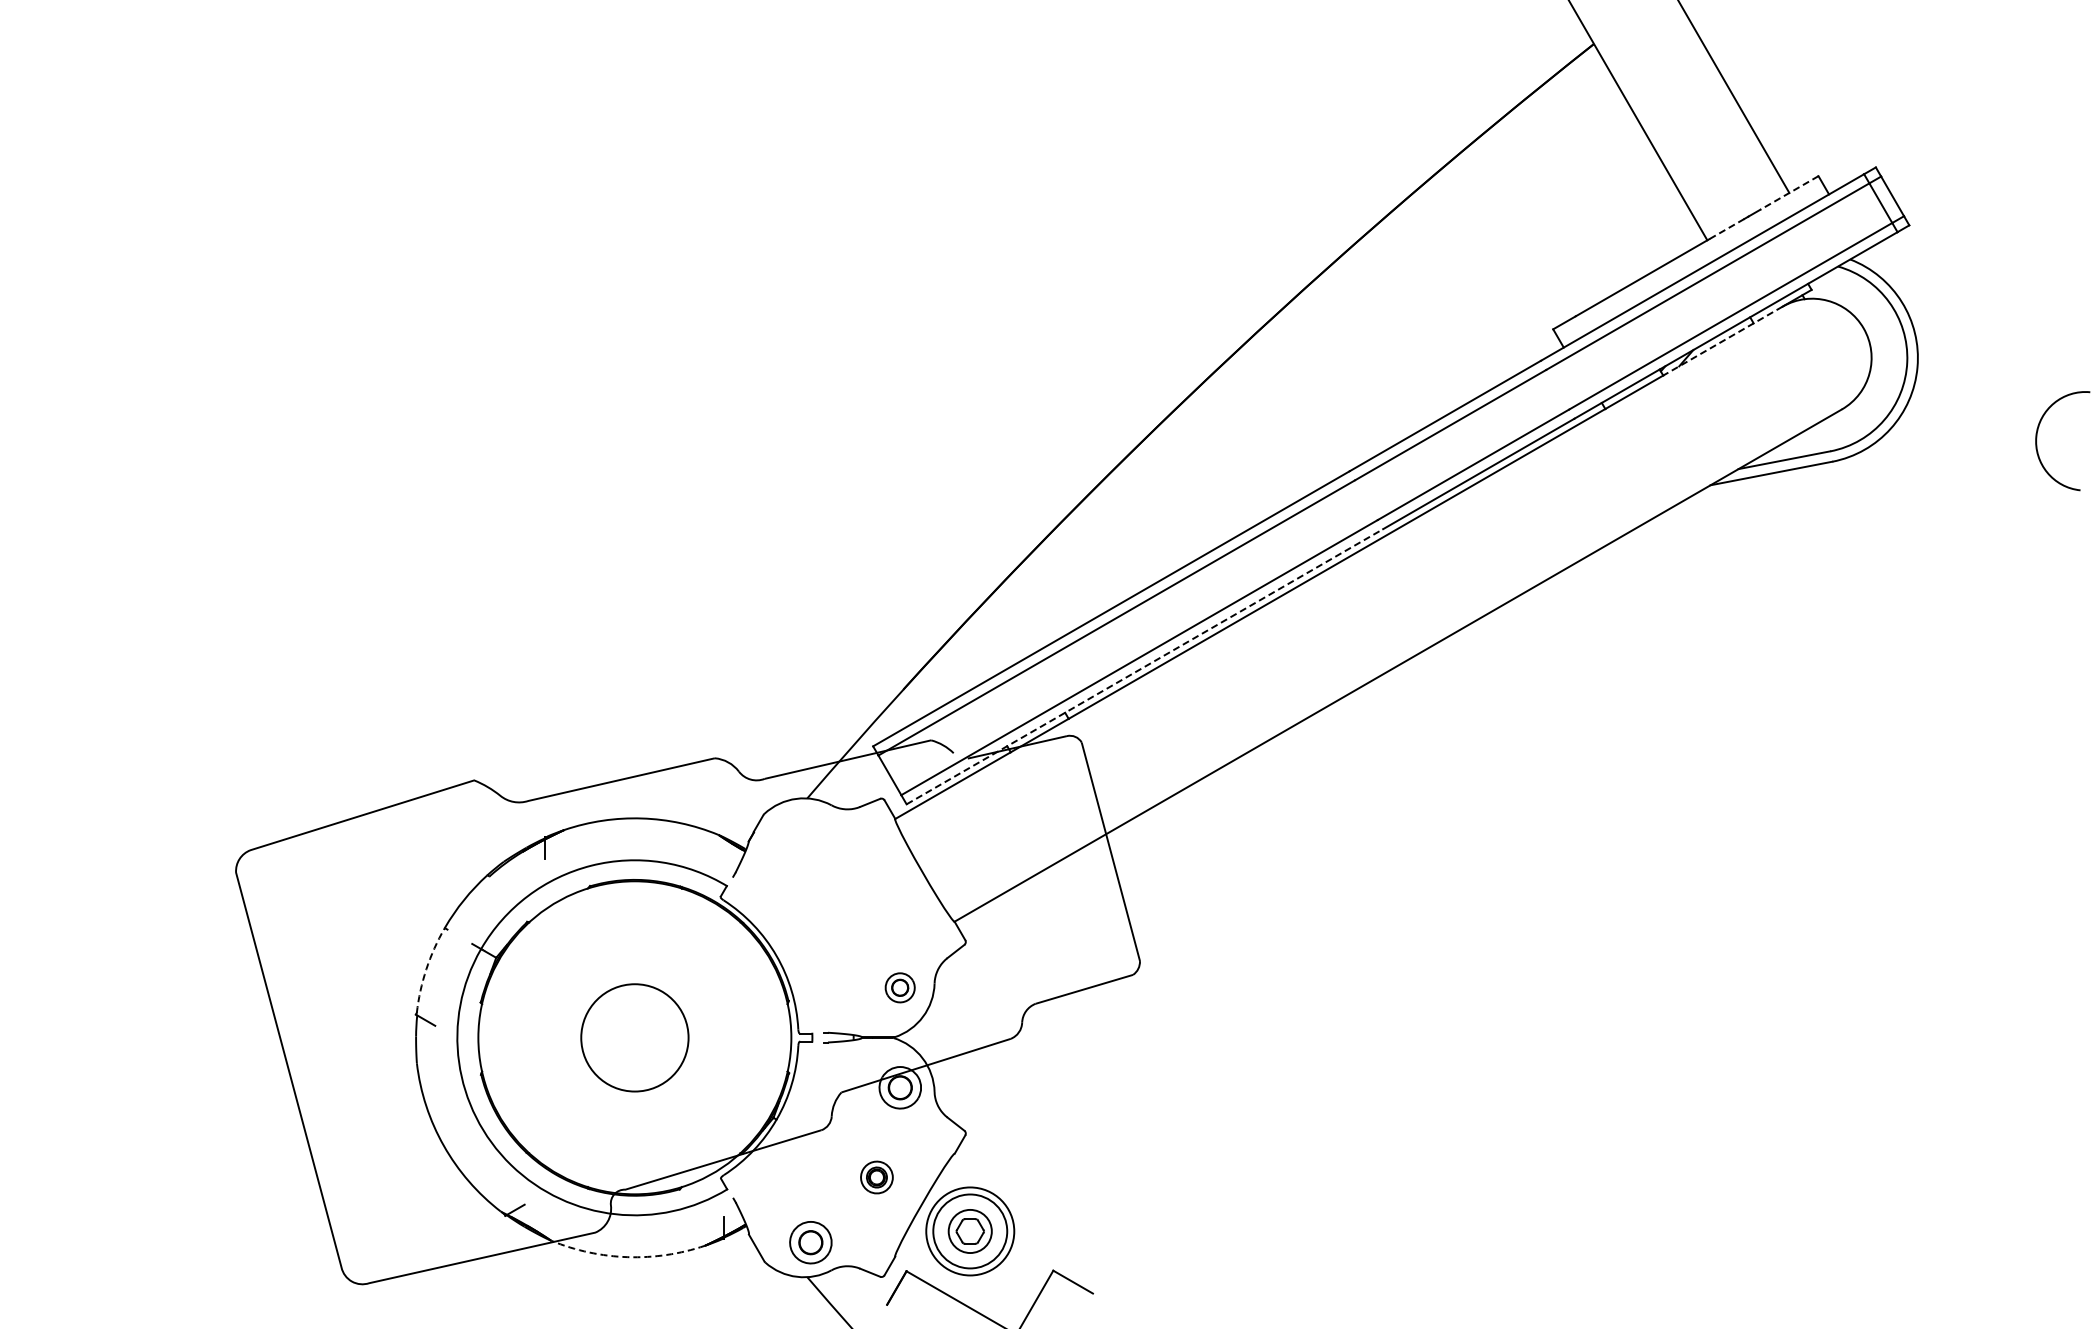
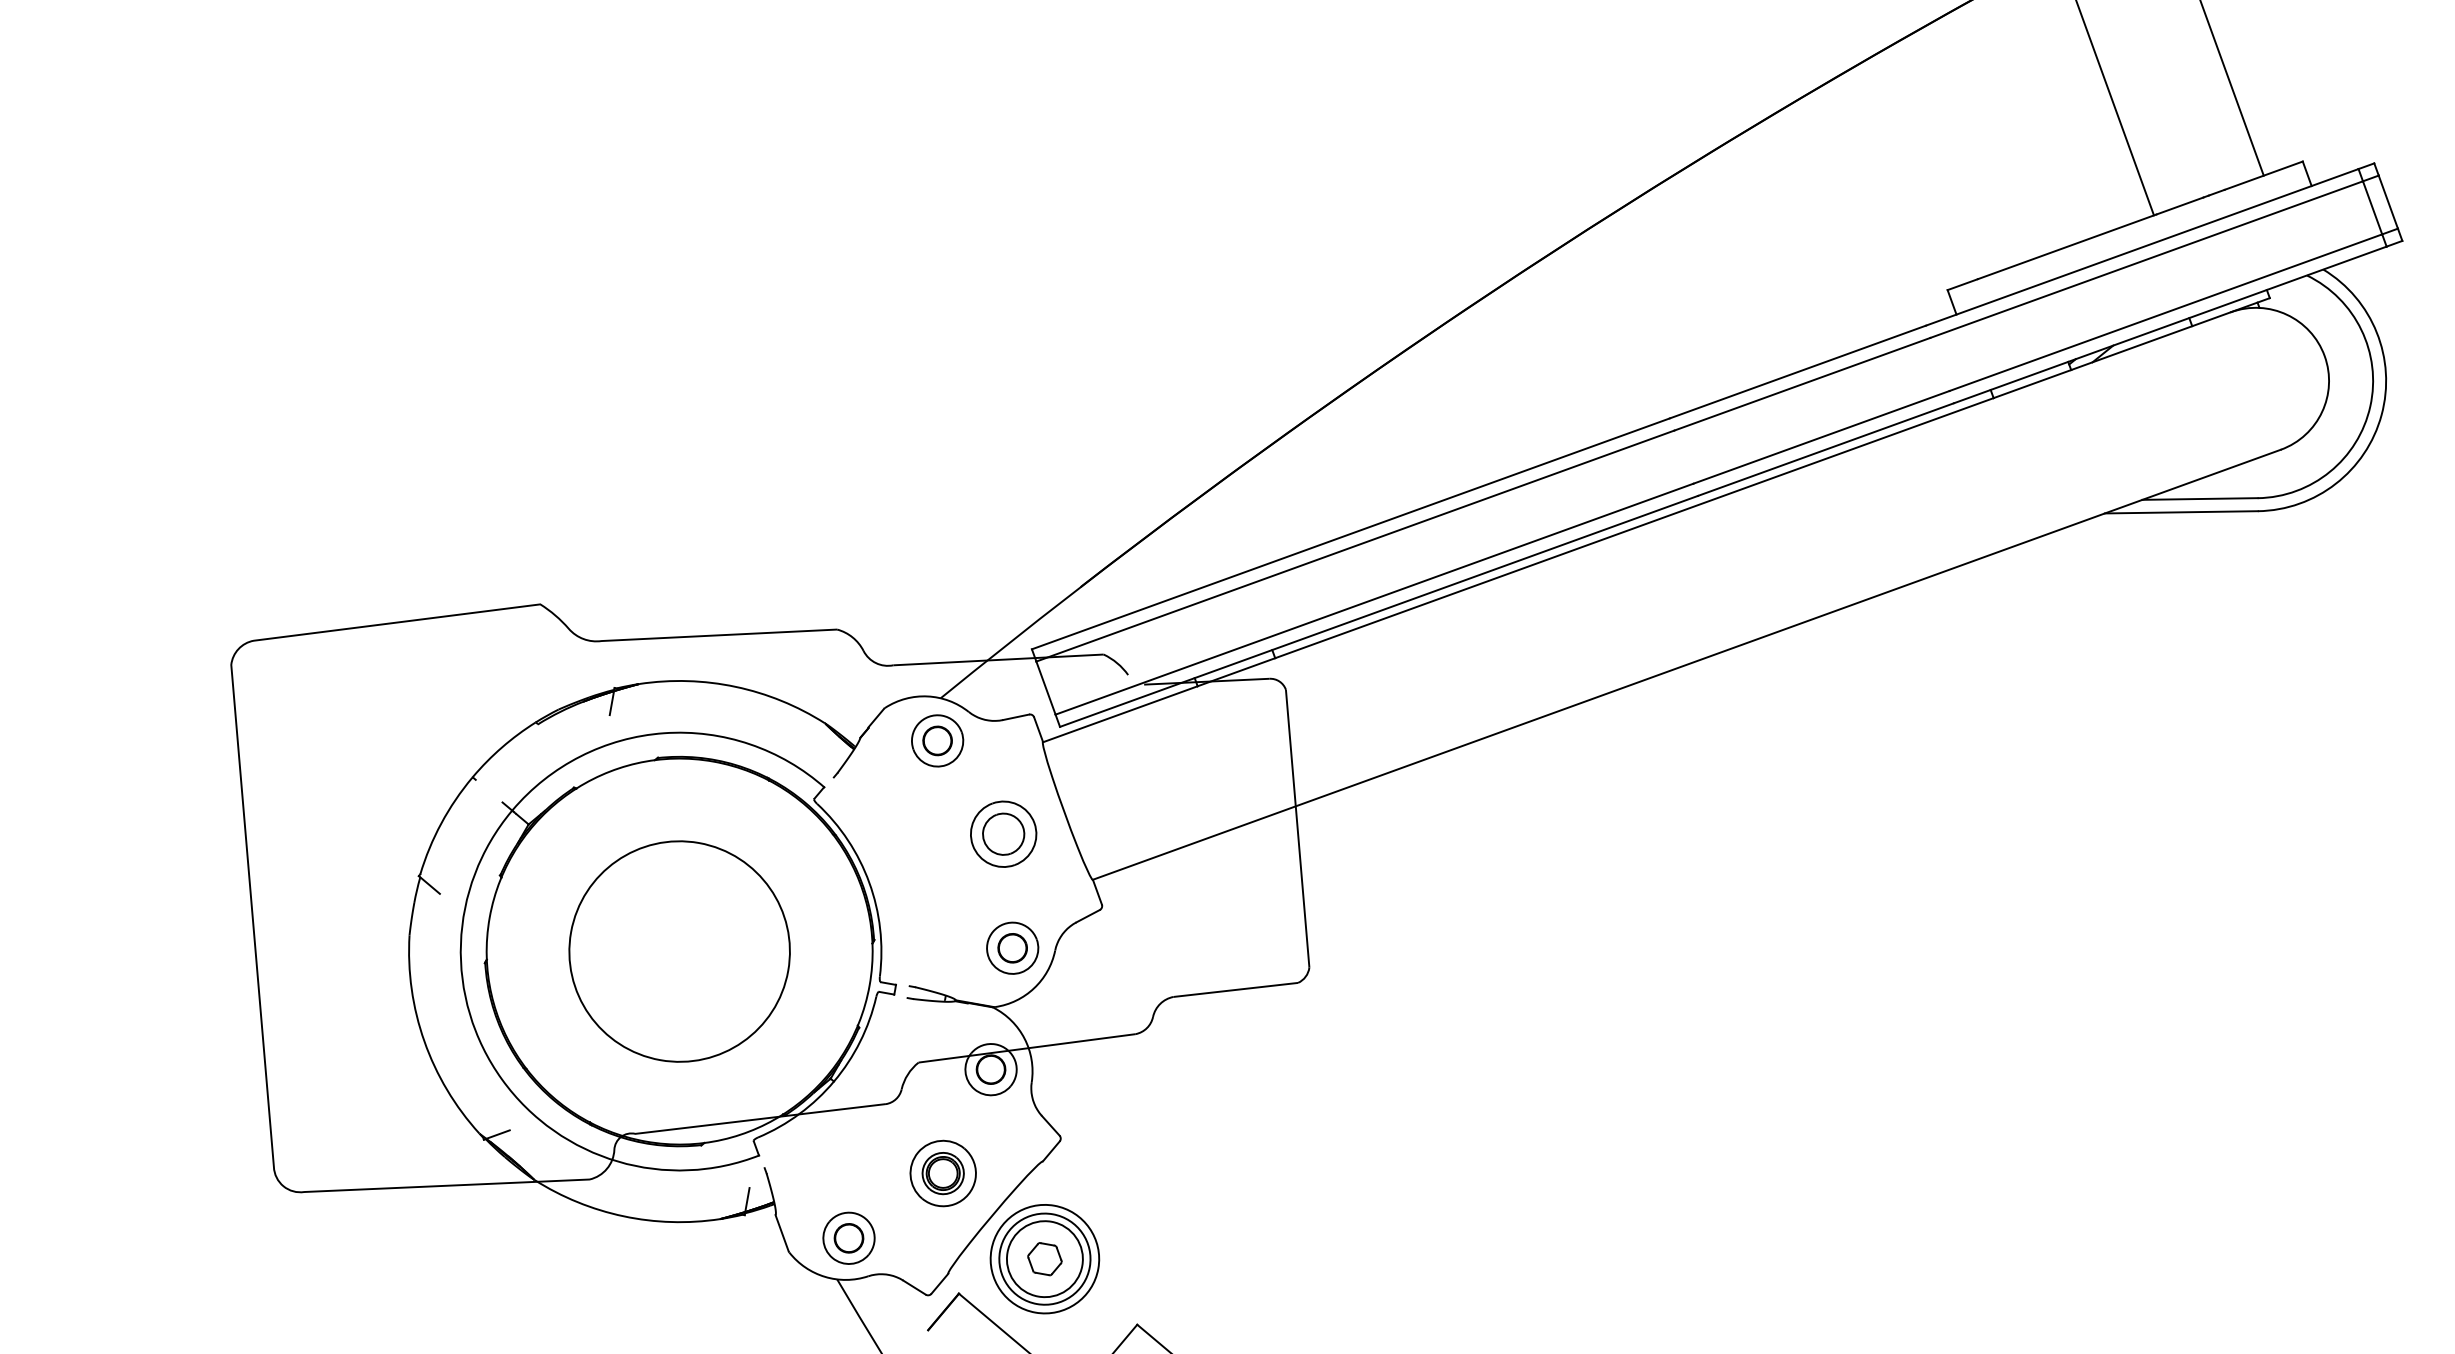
line: (1789, 193) -> (2263, 176), dashed -> solid
line: (1726, 229) -> (2179, 206), dashed -> solid
line: (1722, 341) -> (2150, 341), dashed -> solid
line: (1145, 666) -> (1379, 611), dashed -> solid
part: (810, 832) -> (937, 740), added
part: (876, 897) -> (1003, 833), added
arc: (426, 969) -> (441, 823), dashed -> solid
part: (899, 987) -> (1011, 947), size x1.43
circle: (634, 1037) -> (679, 951), size x1.67
part: (876, 1177) -> (942, 1173), size x1.67
circle: (970, 1231) -> (1045, 1259), size x1.43
arc: (627, 1257) -> (623, 1216), dashed -> solid

